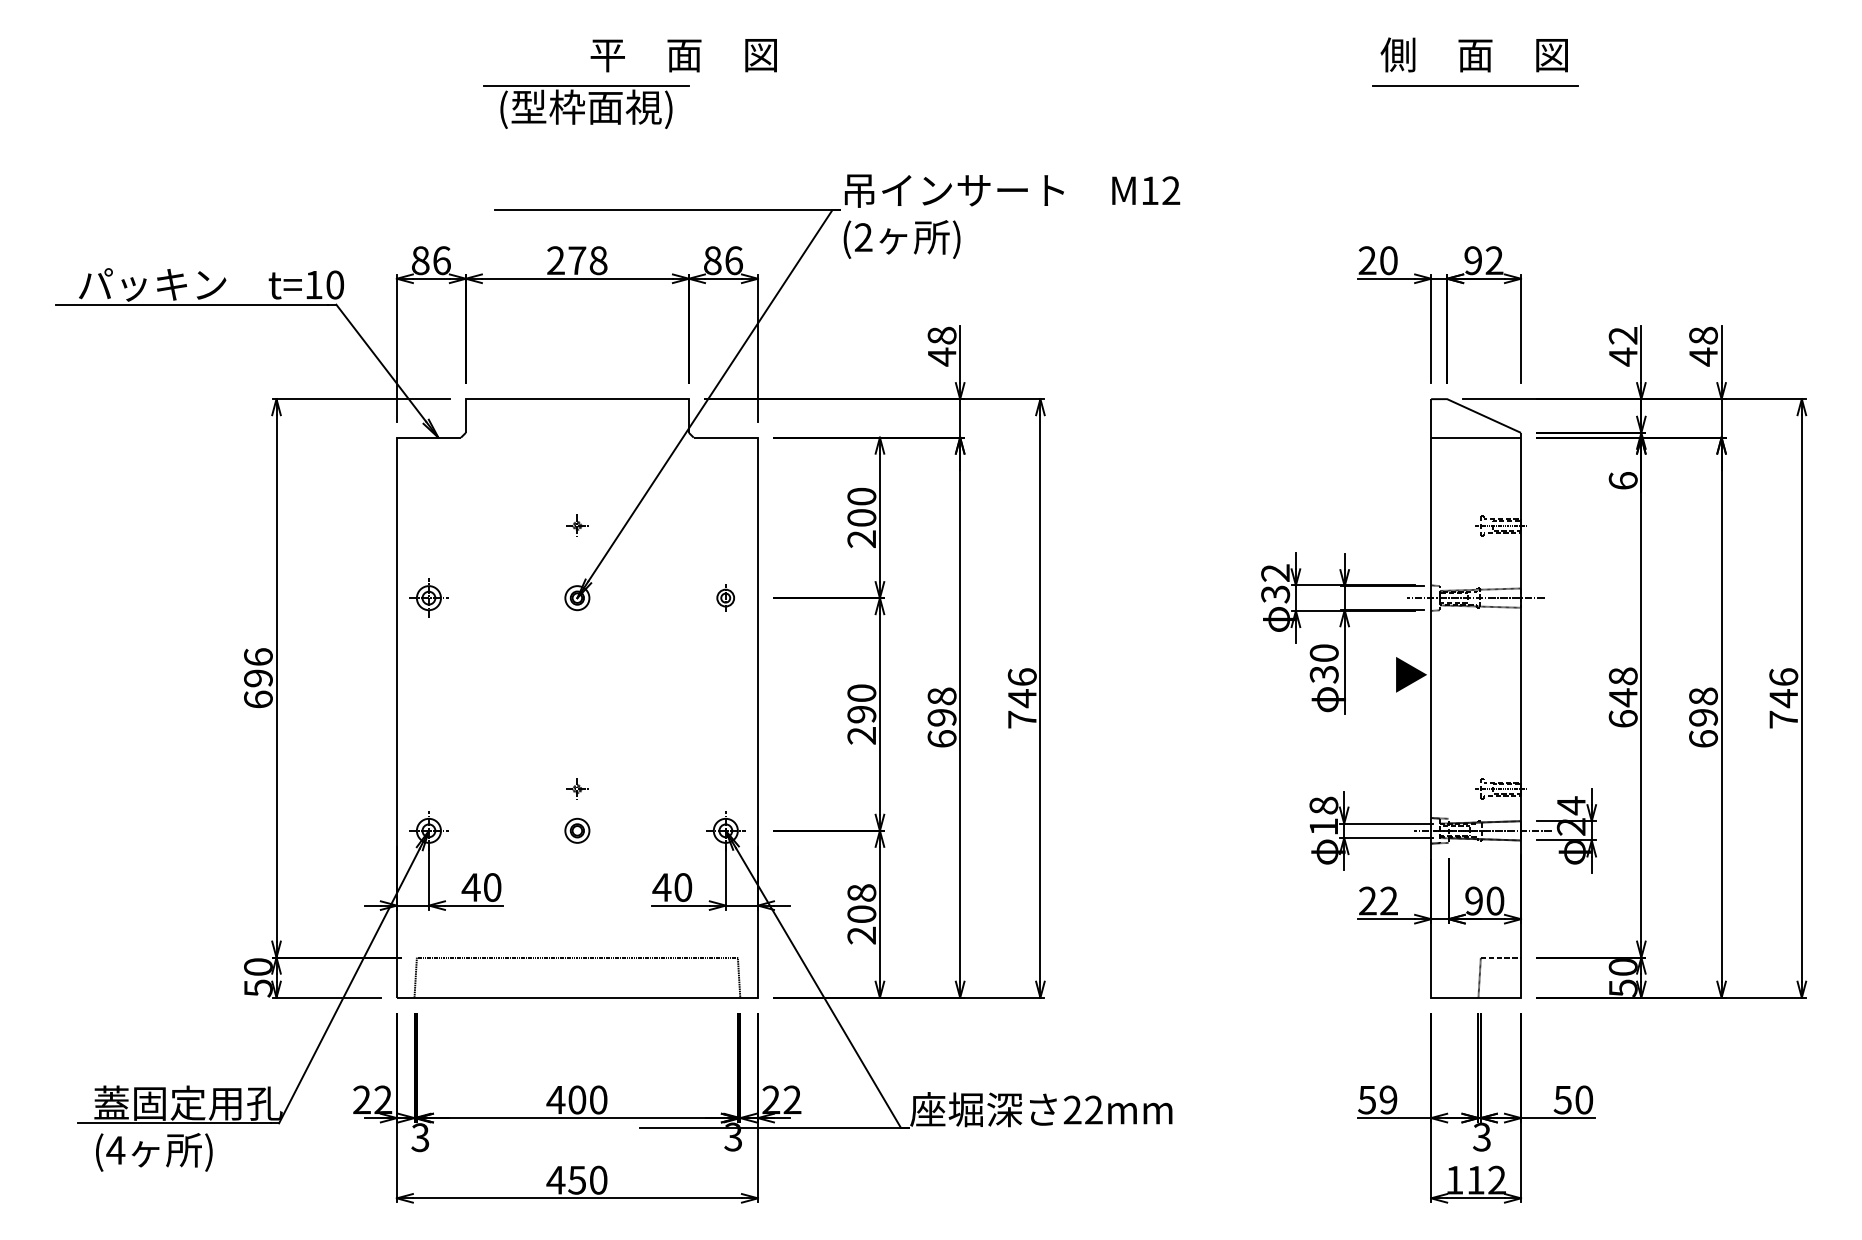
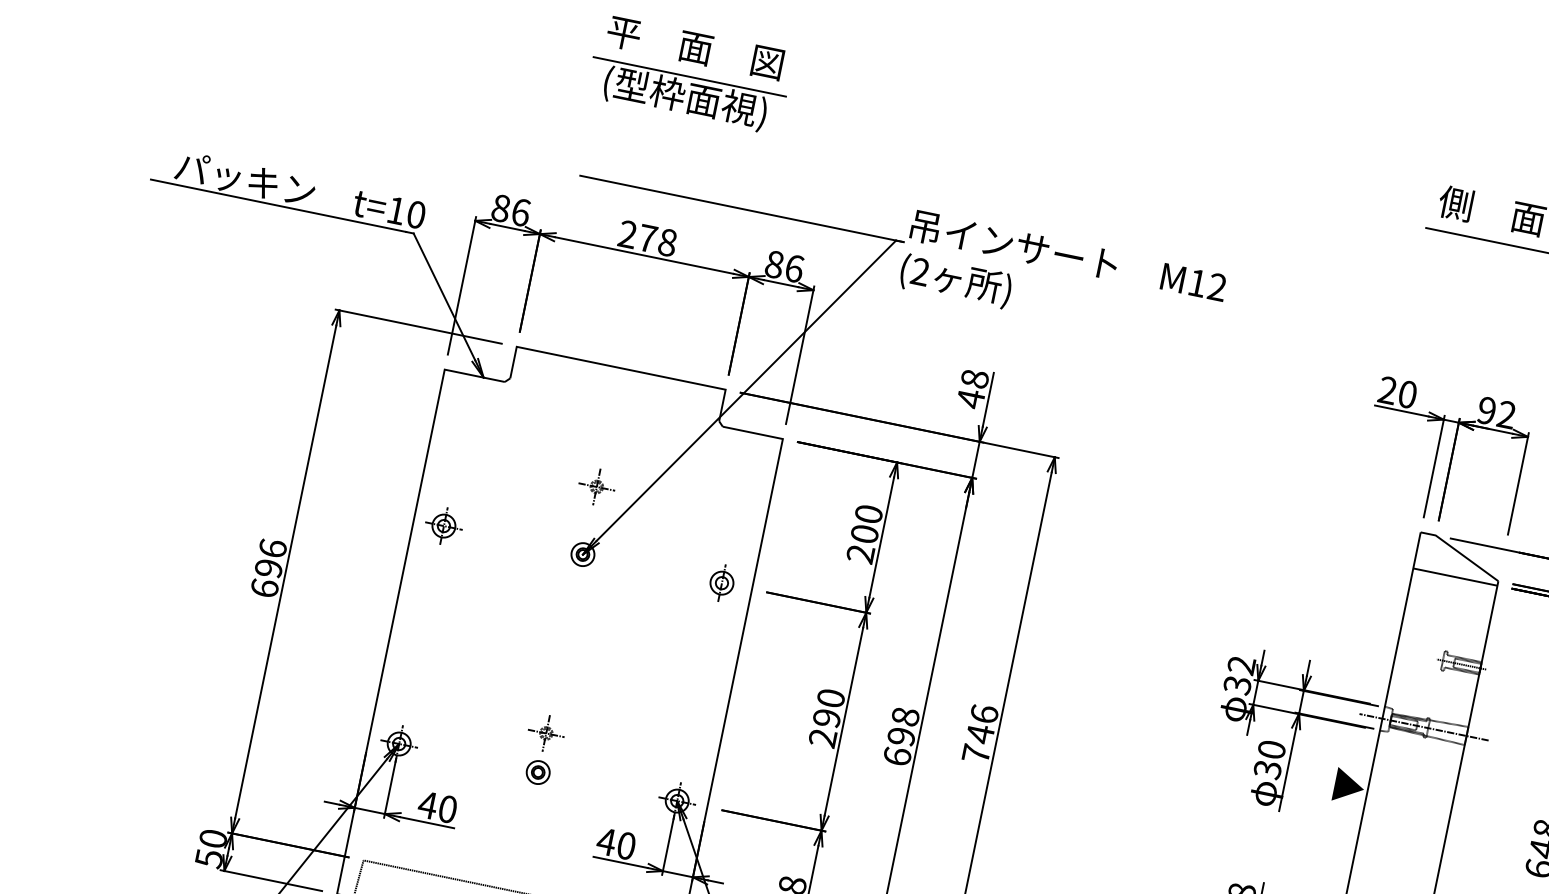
text: (683, 55) -> (694, 48), moved
part: (577, 525) -> (597, 486), size x1.67
part: (725, 597) -> (721, 582), size x1.43
part: (577, 789) -> (546, 733), size x1.67

